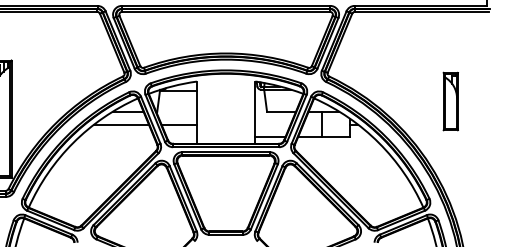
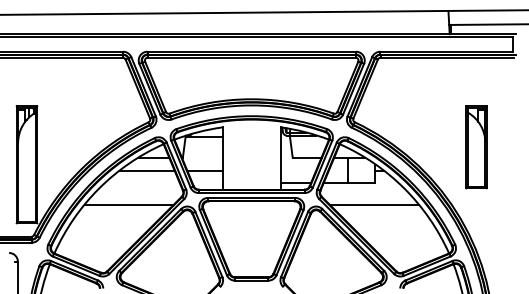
part: (450, 101) -> (476, 147), size x1.43
line: (102, 158) -> (128, 204), added
line: (347, 158) -> (373, 204), added

